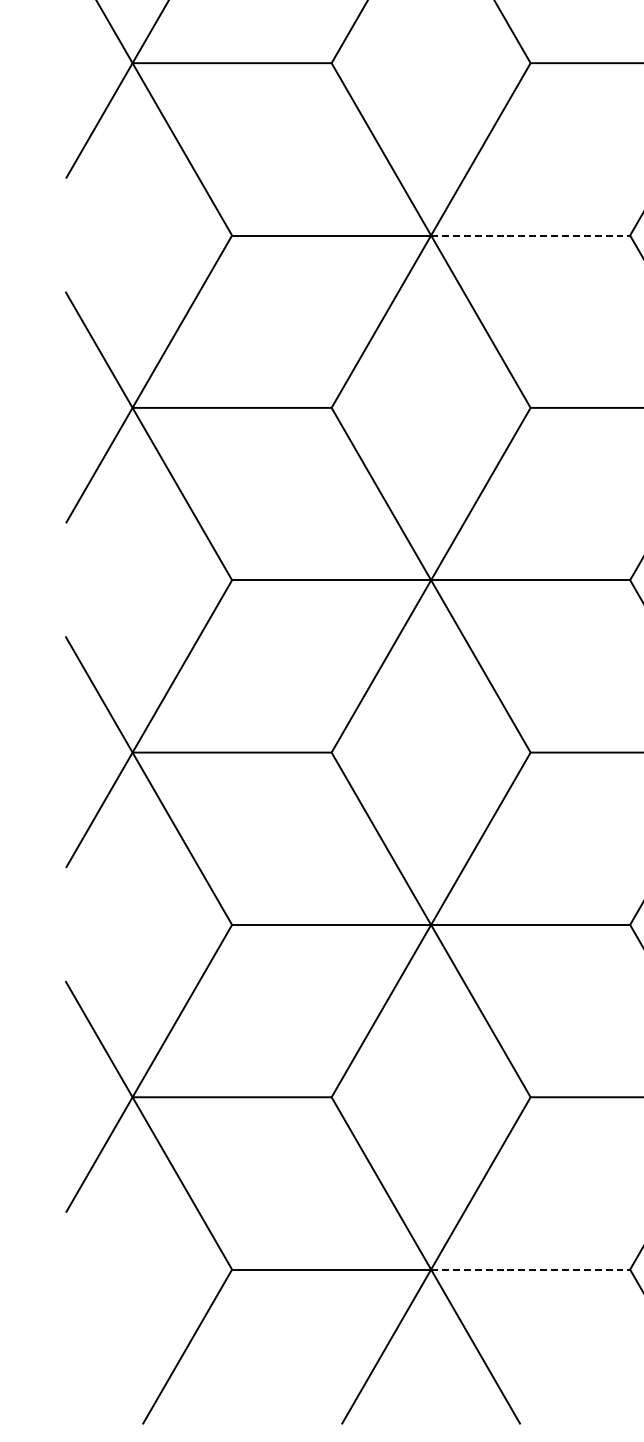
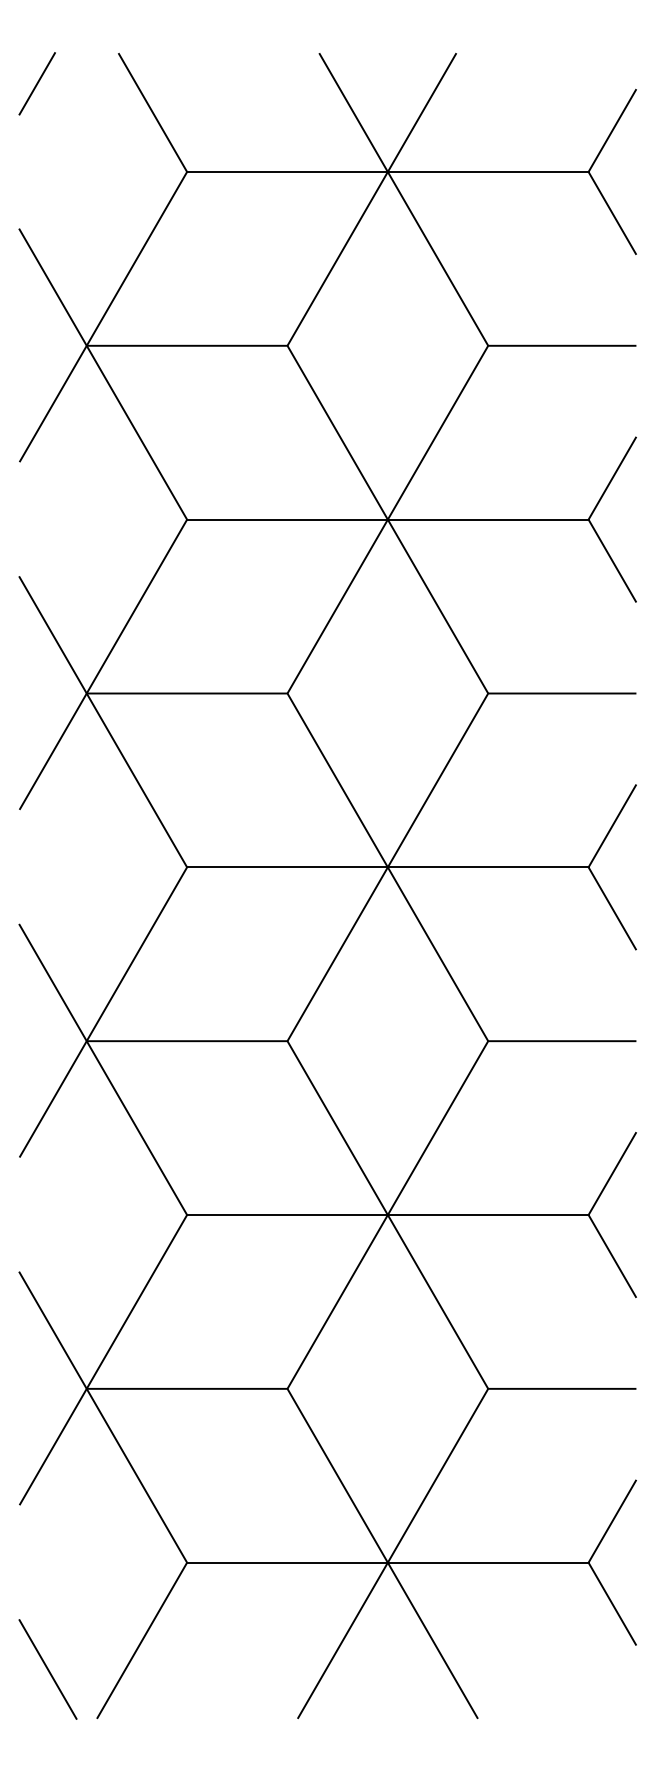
line: (530, 235) -> (488, 519), dashed -> solid
line: (530, 1269) -> (488, 1562), dashed -> solid
line: (93, 1375) -> (47, 1669), added

